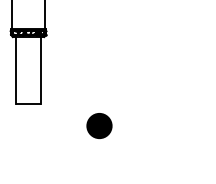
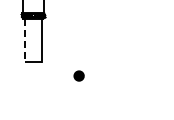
line: (16, 71) -> (25, 40), solid -> dashed
part: (98, 125) -> (78, 75), size x0.6

